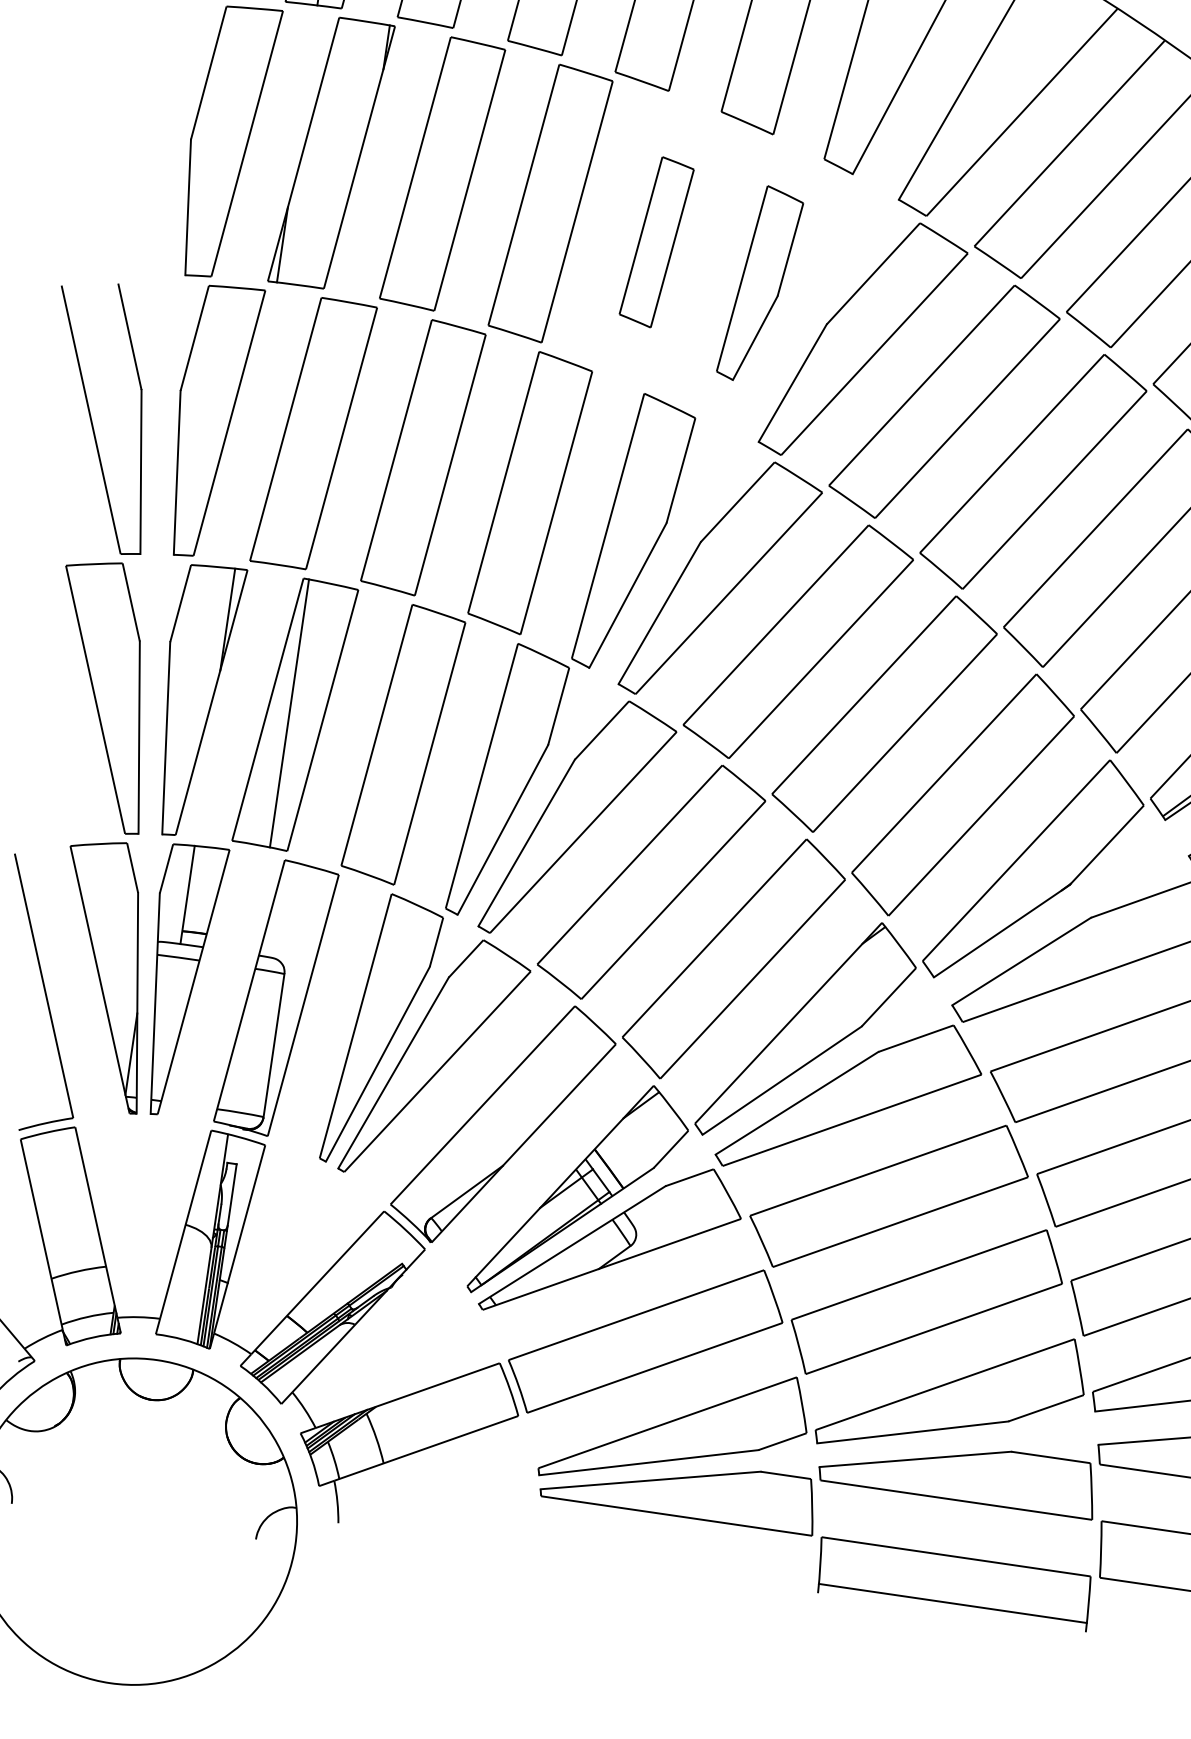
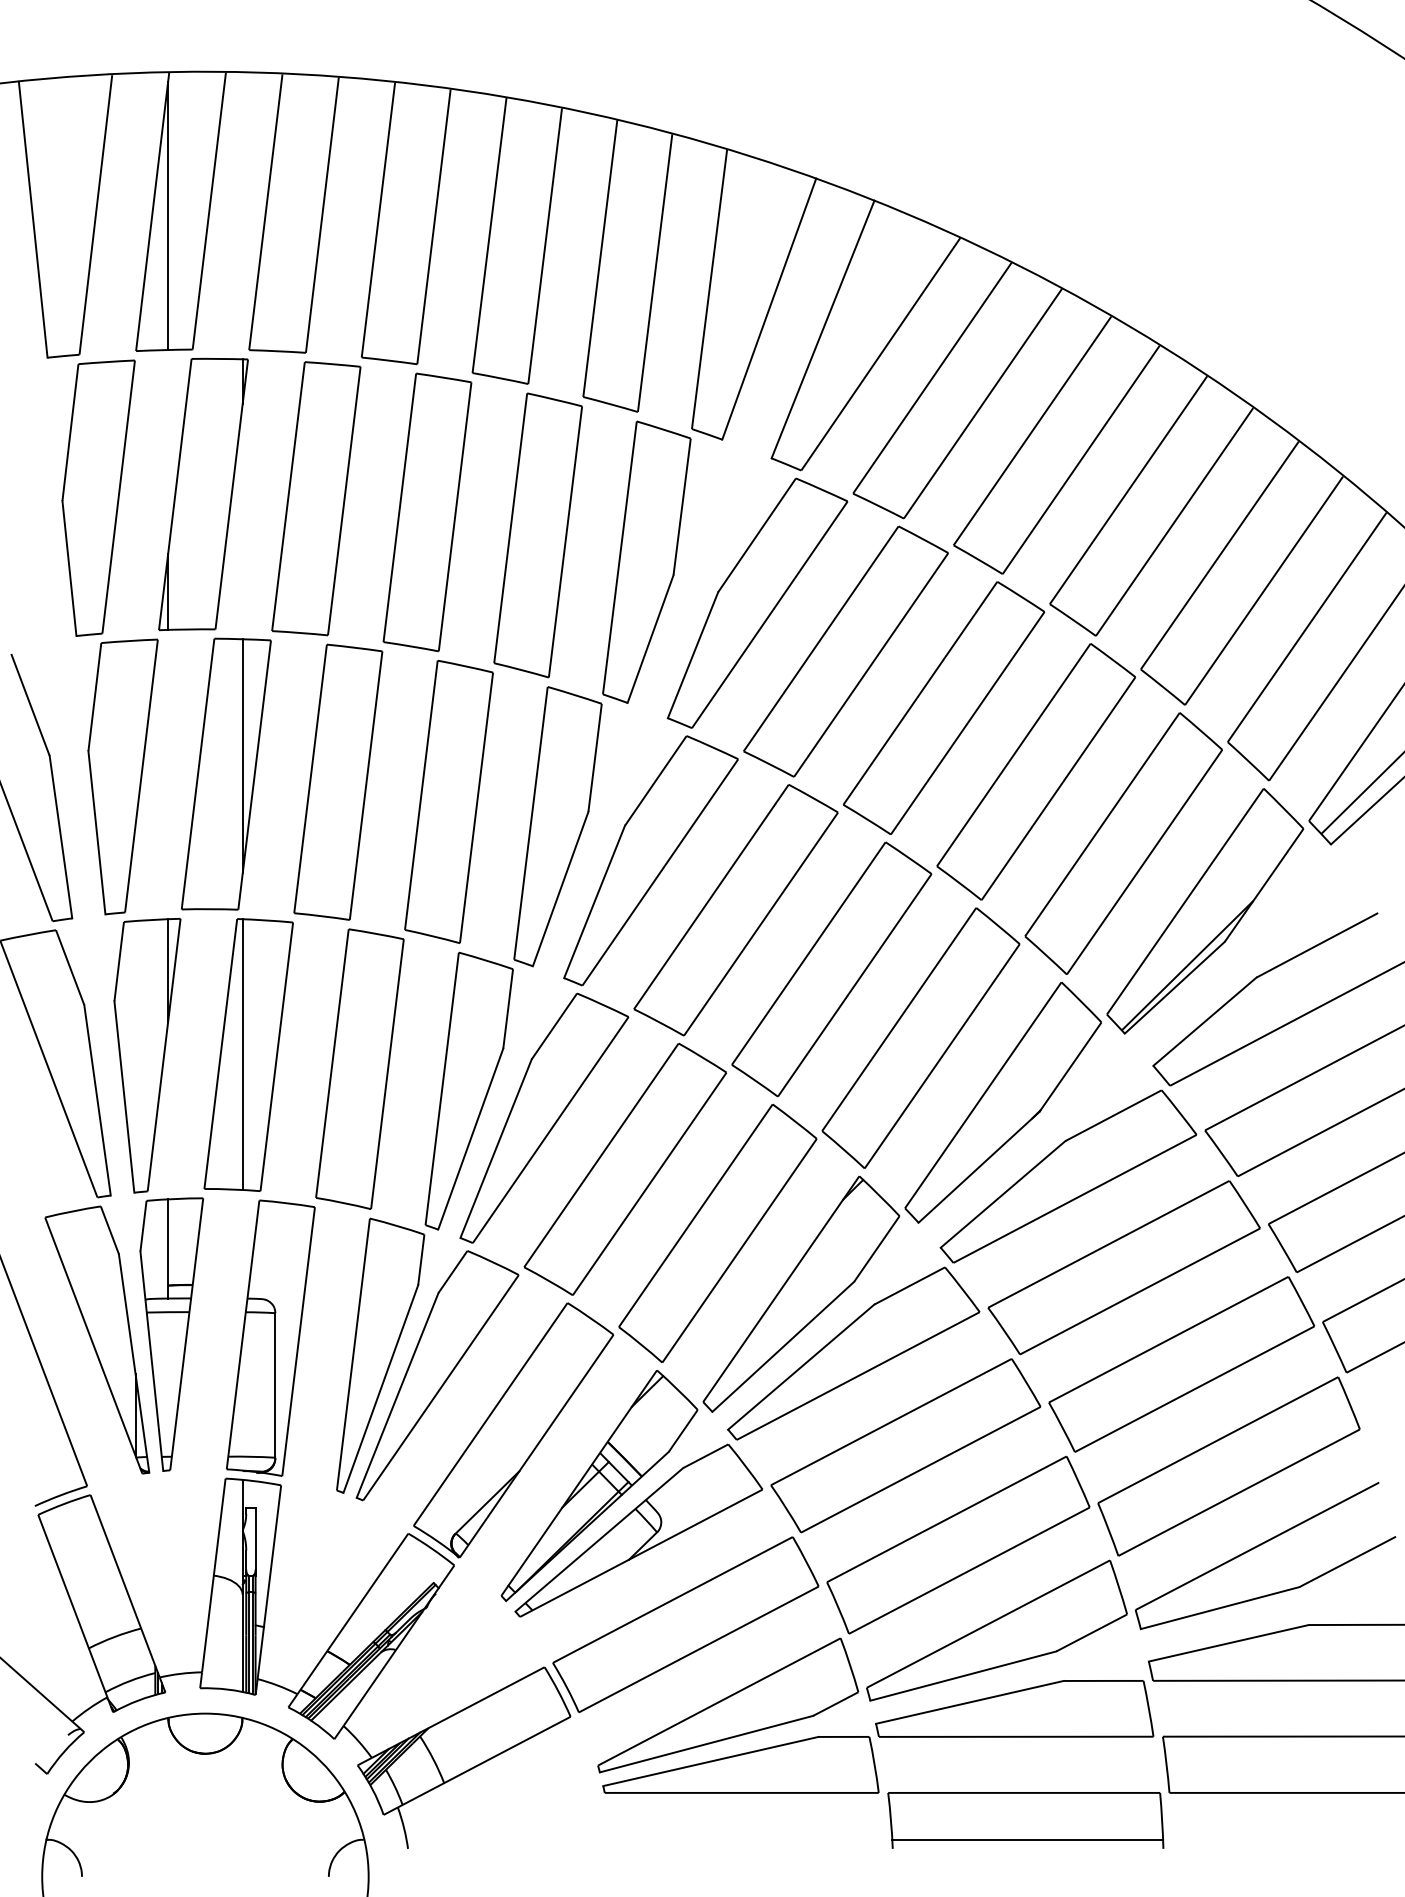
part: (656, 242) -> (537, 535), size x1.67
part: (760, 283) -> (646, 561), size x1.43
line: (332, 418) -> (242, 756), added

